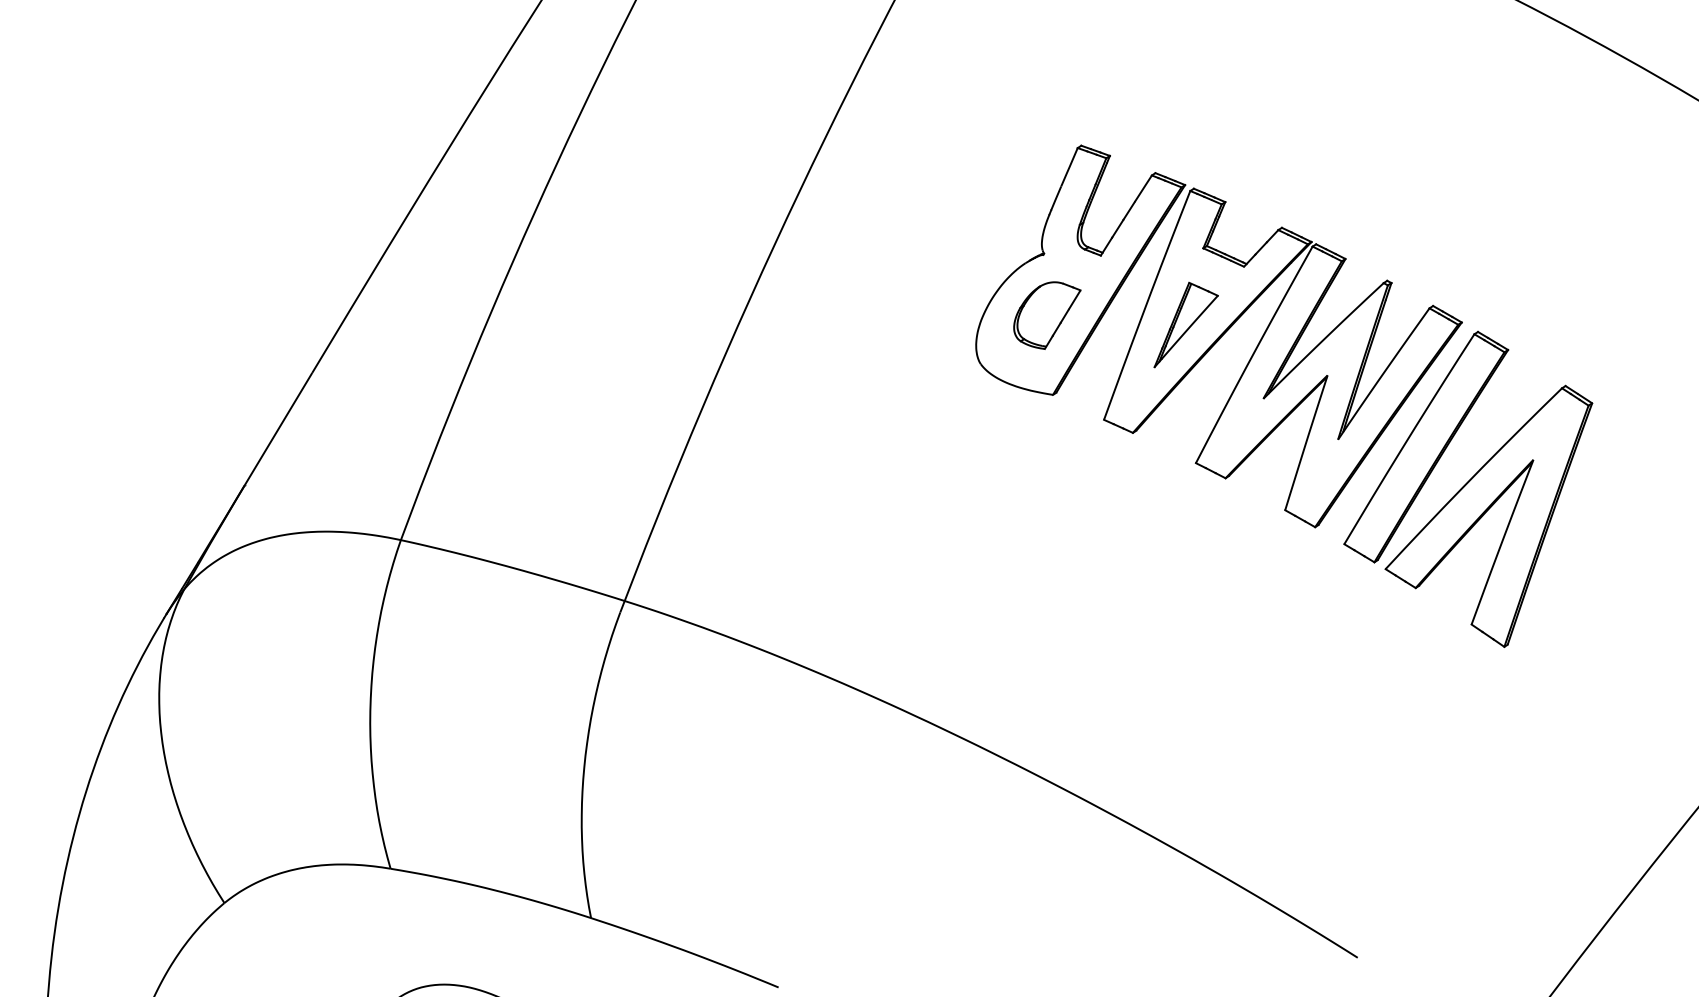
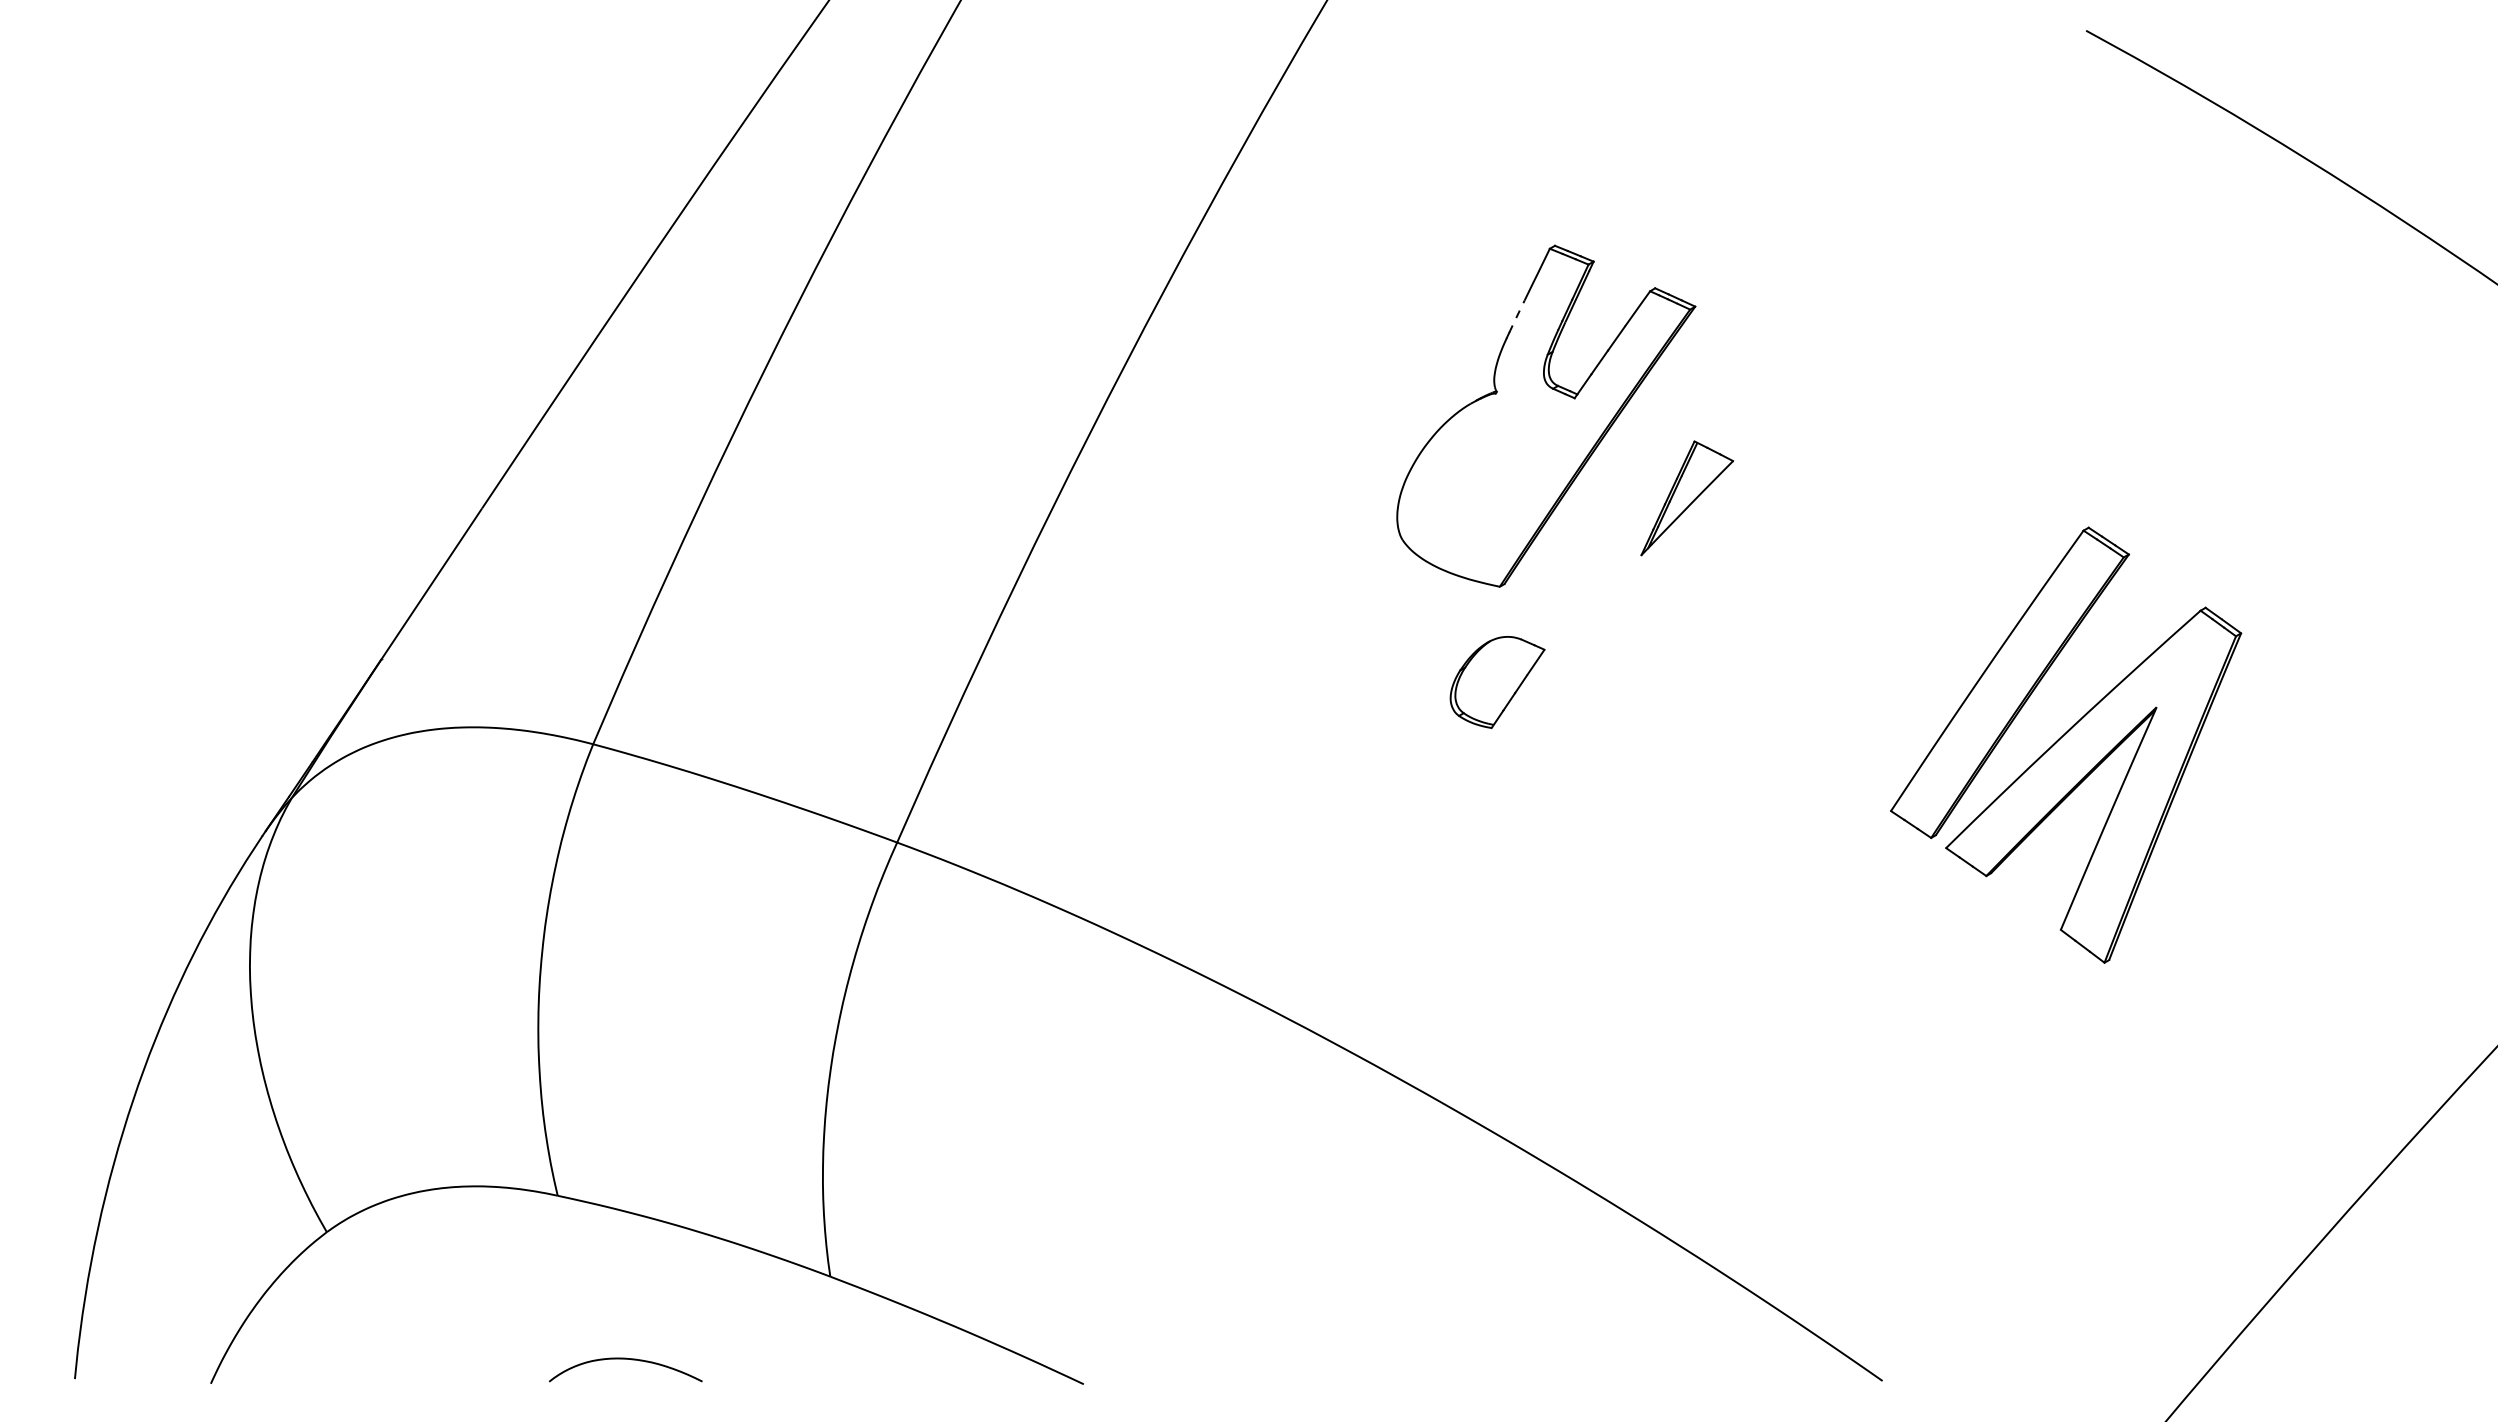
line: (1056, 198) -> (1517, 316), solid -> dashed
part: (1047, 315) -> (1497, 682), moved
part: (1282, 356) -> (1817, 548), removed

